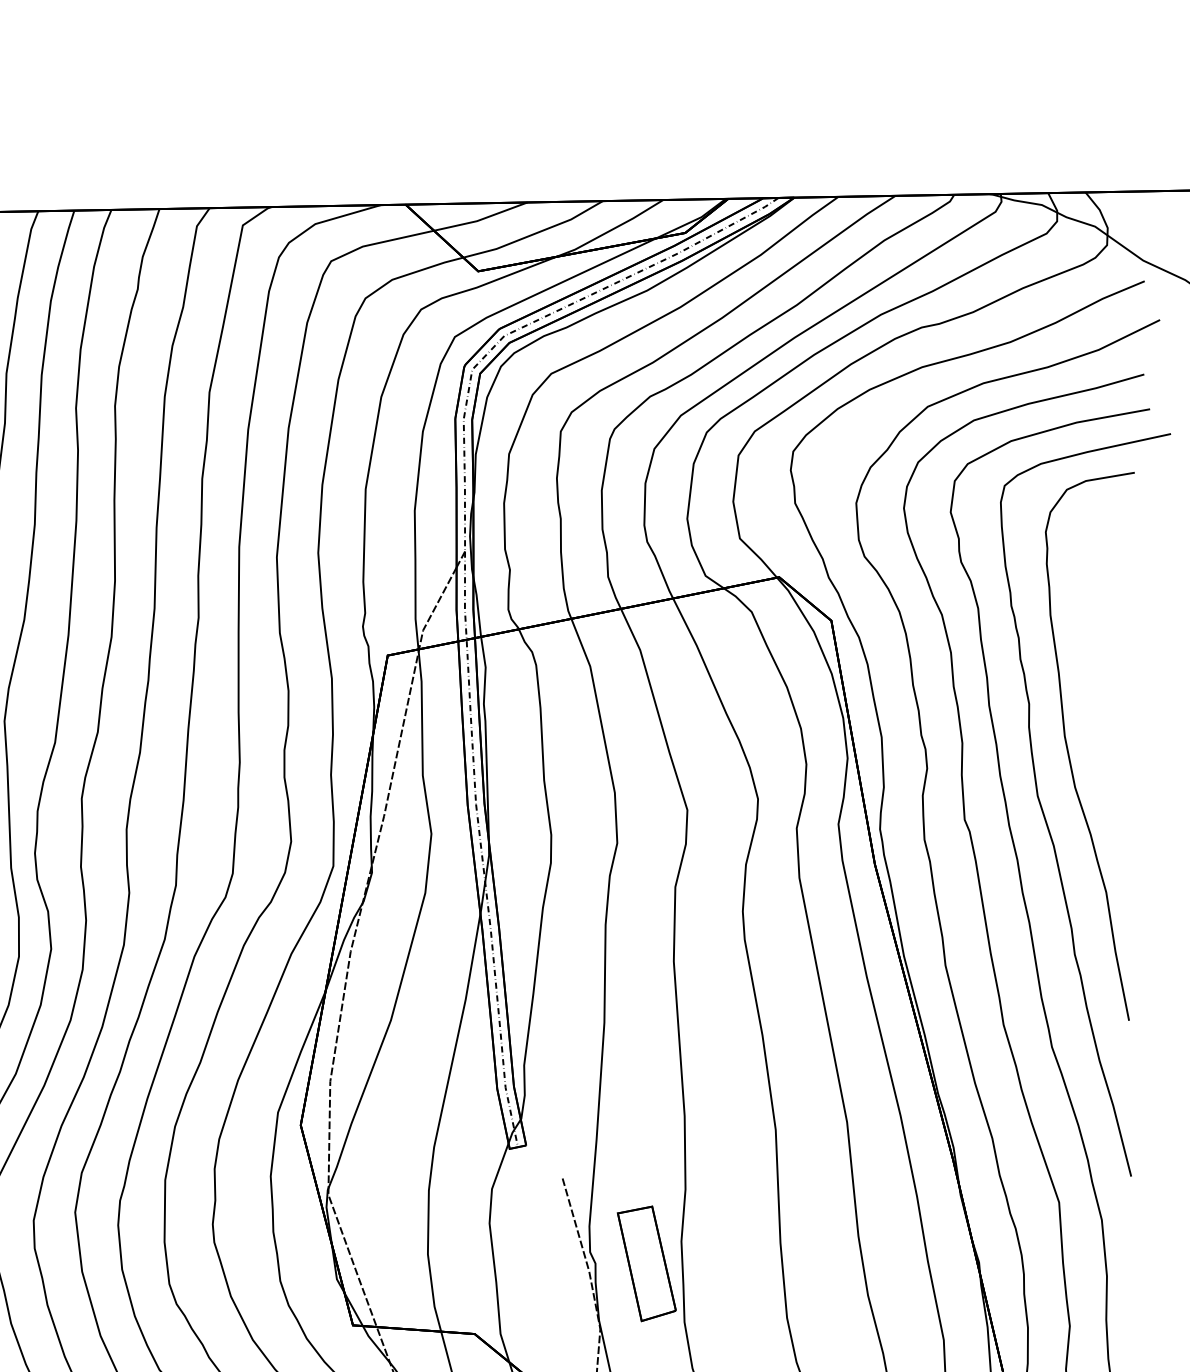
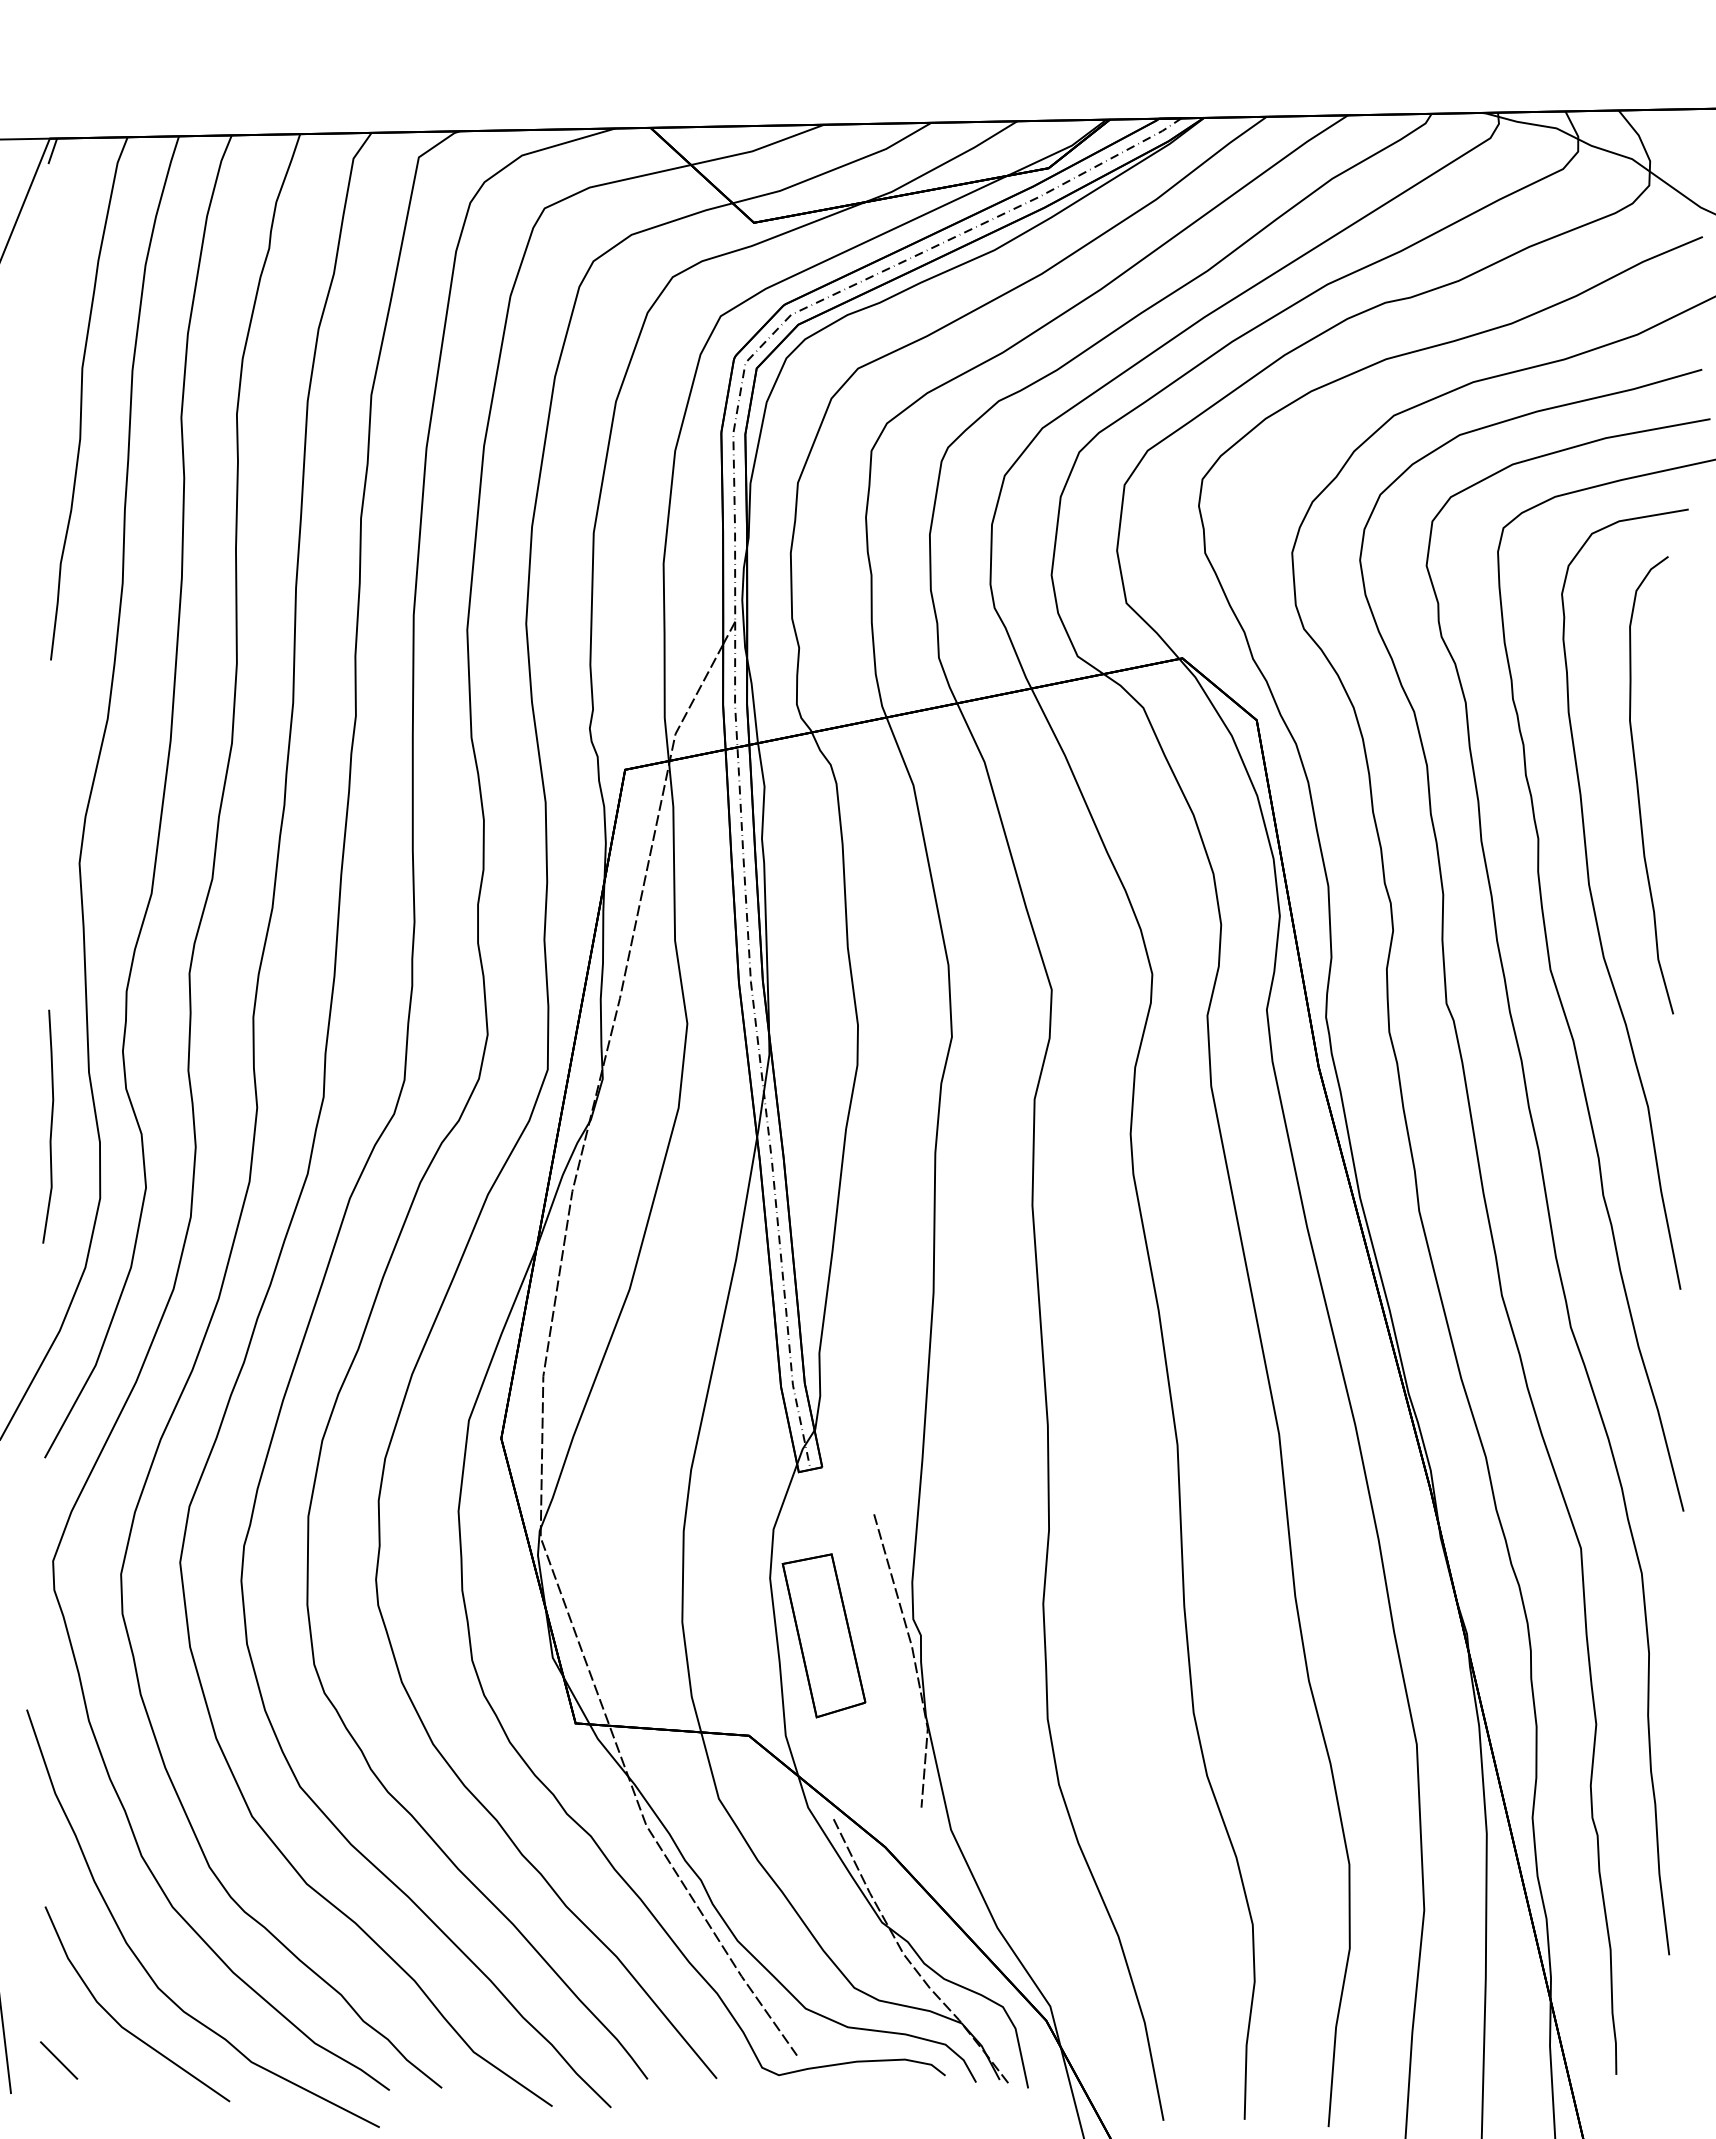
curve: (1099, 666) -> (1638, 785), added
part: (646, 1263) -> (823, 1635), moved

